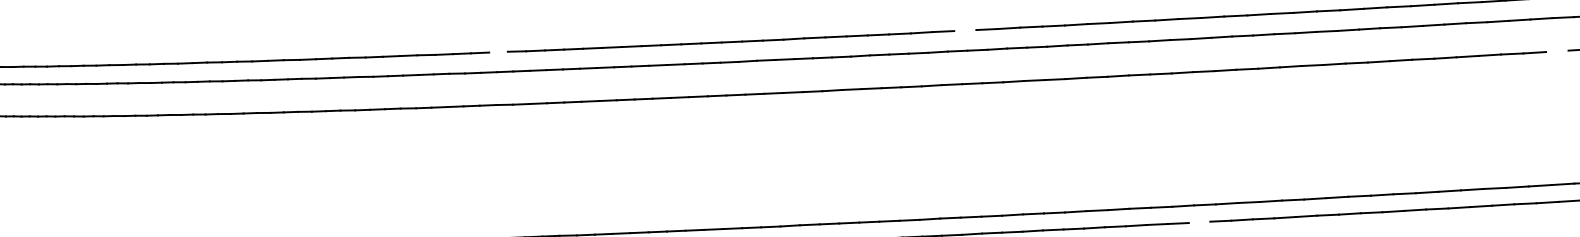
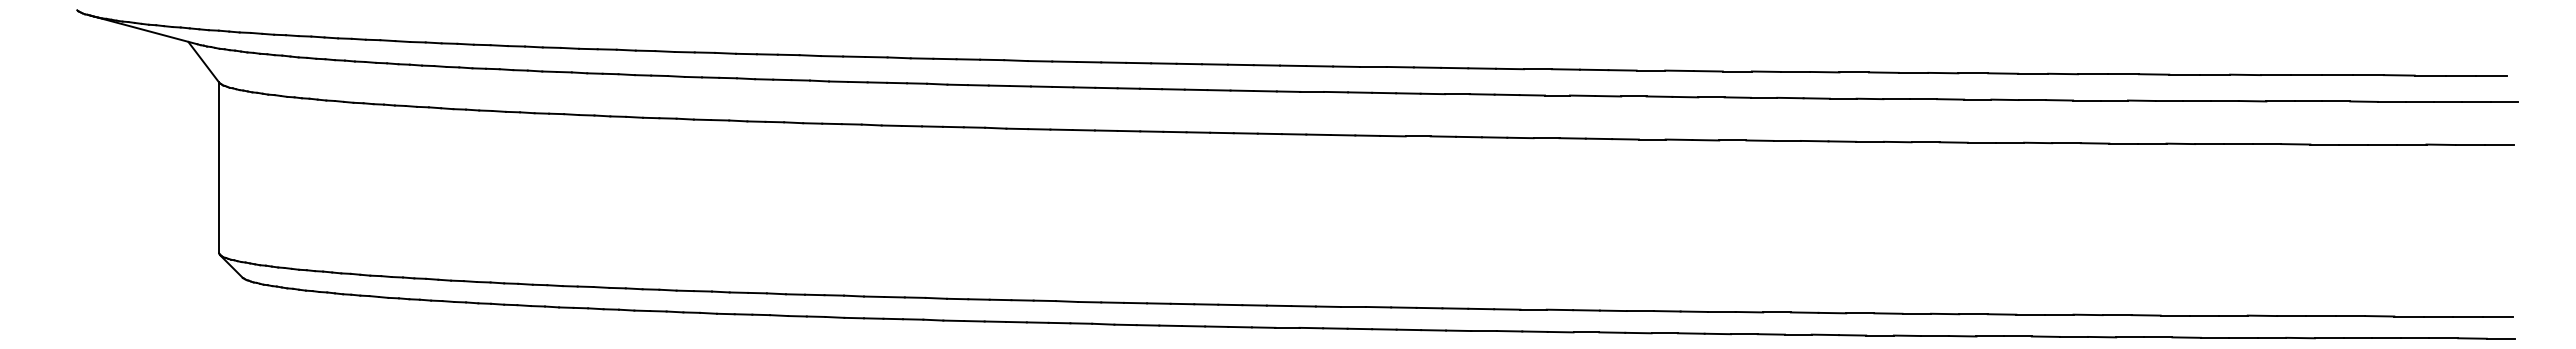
line: (964, 30) -> (1593, 69), added
line: (498, 51) -> (992, 59), added
line: (1556, 51) -> (2353, 144), added
line: (1199, 222) -> (1879, 335), added

